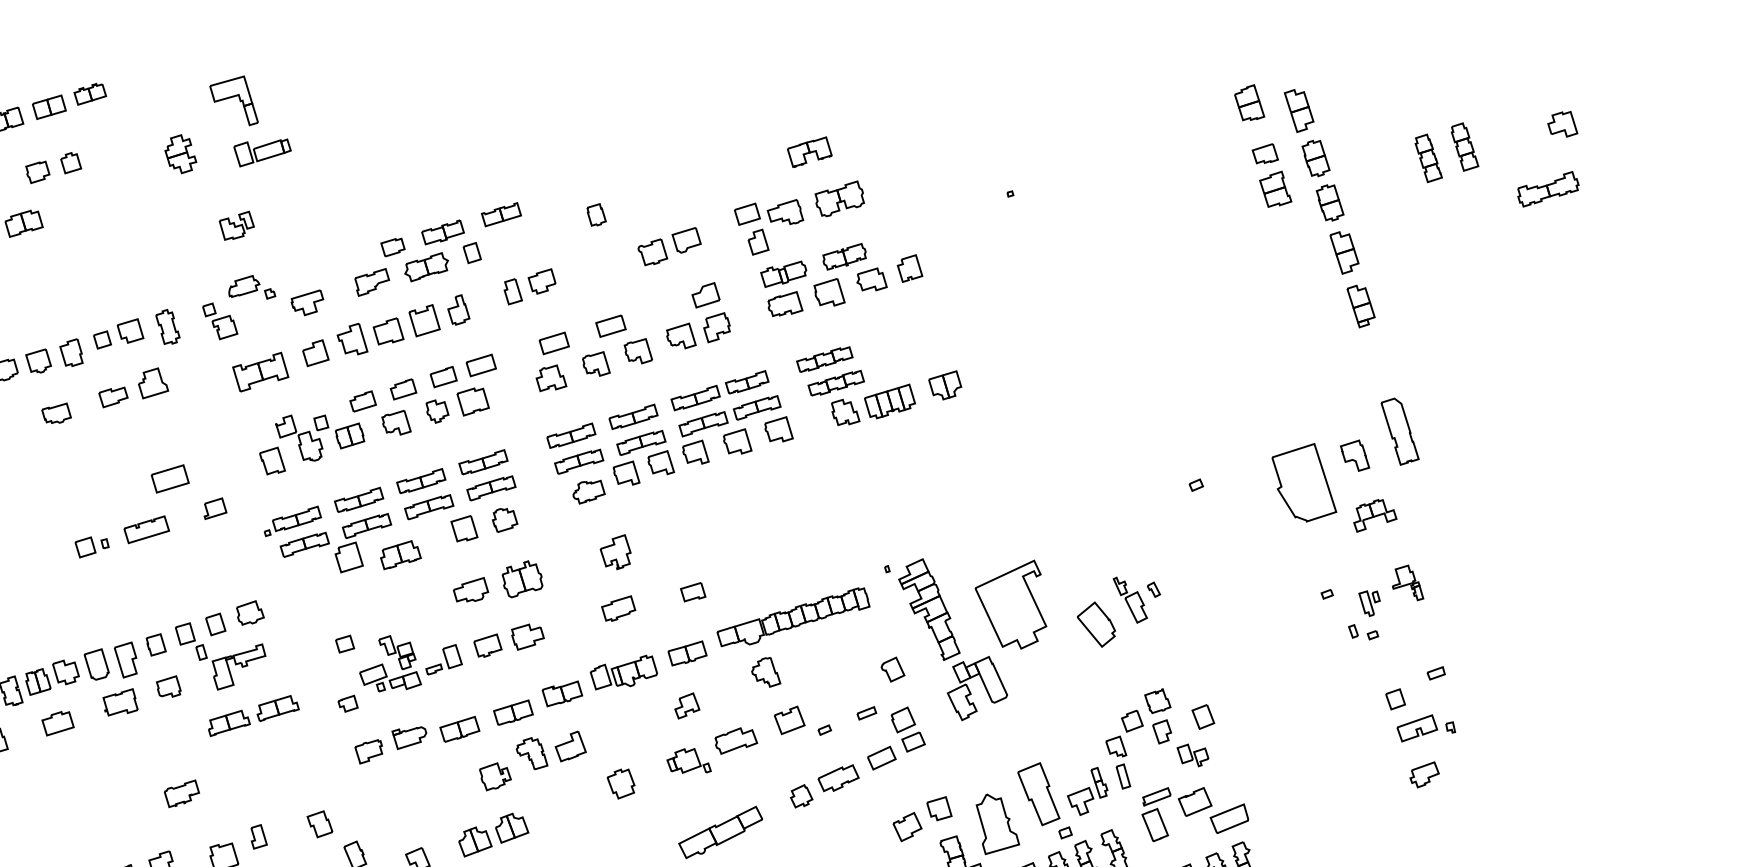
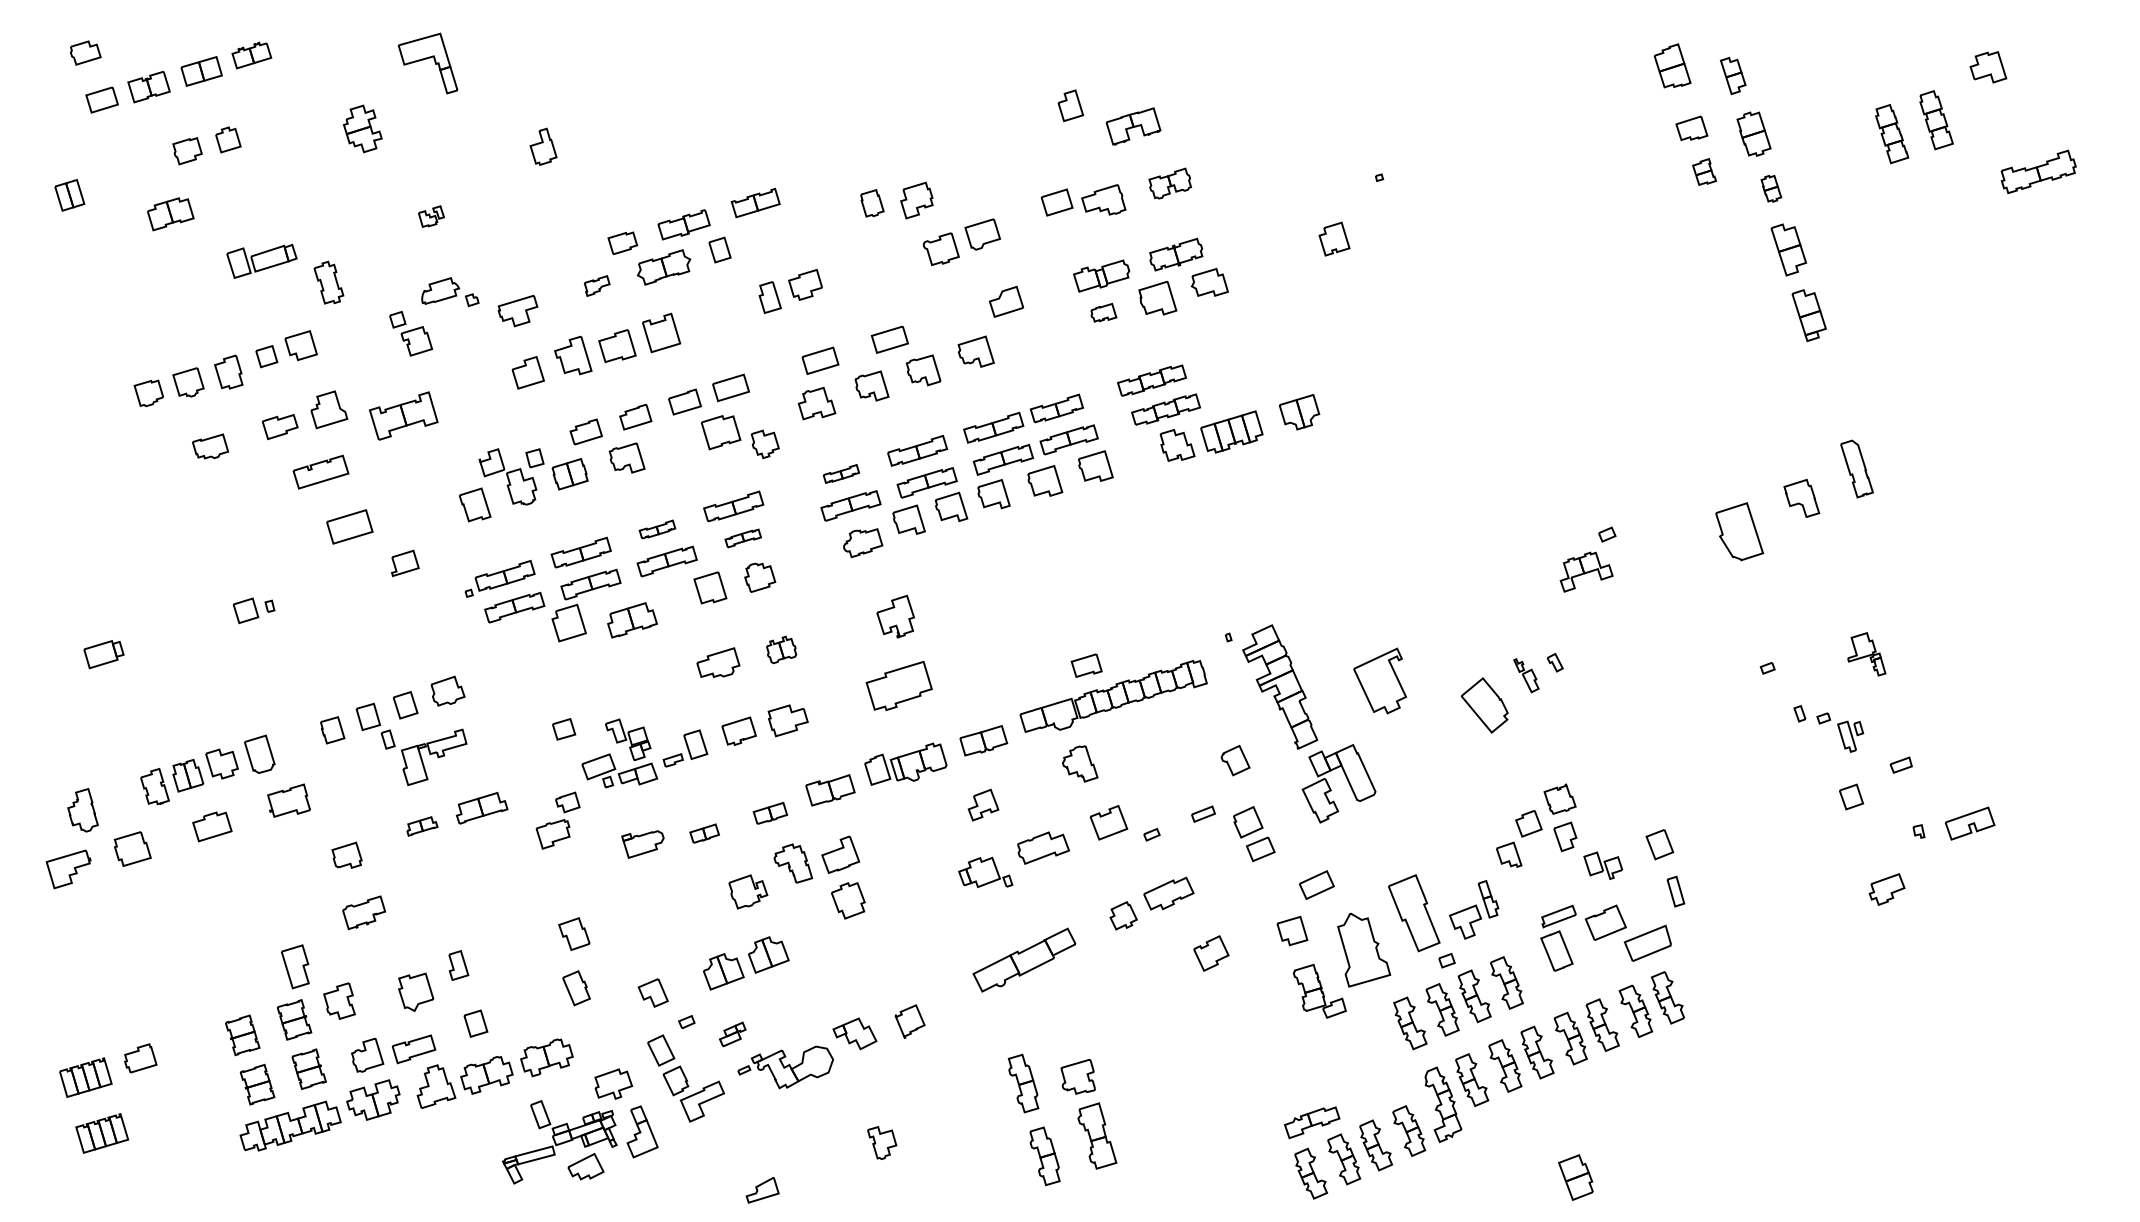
part: (1298, 110) -> (1732, 75), size x0.7
part: (1562, 124) -> (1988, 67), moved
part: (262, 153) -> (261, 261), moved
part: (1275, 188) -> (1704, 171), size x0.6
part: (839, 198) -> (1169, 183), size x0.7
part: (1330, 202) -> (1771, 188), size x0.6
part: (236, 225) -> (431, 216), size x0.6
part: (758, 241) -> (1070, 105), moved
part: (910, 268) -> (1334, 238), moved
part: (371, 281) -> (596, 285), size x0.6
part: (785, 303) -> (1103, 312), size x0.6
part: (458, 309) -> (543, 146), moved
part: (167, 326) -> (328, 282), moved
part: (716, 327) -> (916, 200), moved
part: (260, 371) -> (403, 415), moved
part: (436, 411) -> (764, 444), moved
part: (1399, 431) -> (1856, 468), size x0.7
part: (571, 435) -> (841, 473), size x0.6
part: (421, 481) -> (657, 529), size x0.6
part: (1304, 482) -> (1739, 531), size x0.6
part: (490, 488) -> (742, 538), size x0.6
part: (1375, 515) -> (1586, 571), moved
part: (146, 529) -> (320, 471), moved
part: (522, 578) -> (781, 649), size x0.6
part: (693, 592) -> (1086, 665), moved
part: (1130, 600) -> (1526, 675), size x0.6
part: (1369, 603) -> (1850, 736), moved
part: (1010, 604) -> (1379, 680), size x0.6
part: (618, 608) -> (899, 685), size x1.6
part: (125, 659) -> (295, 966), moved
part: (168, 685) -> (346, 854), moved
part: (513, 712) -> (770, 813), size x0.7
part: (1203, 716) -> (1659, 844), moved
part: (229, 723) -> (422, 826), size x0.6
part: (1417, 728) -> (1970, 823), moved
part: (459, 729) -> (704, 833), size x0.6
part: (368, 751) -> (552, 834), moved
part: (881, 757) -> (1316, 884), moved
part: (1123, 776) -> (1675, 891), moved
part: (621, 783) -> (848, 900), moved
part: (320, 823) -> (574, 933), moved
part: (907, 827) -> (1211, 953), moved

